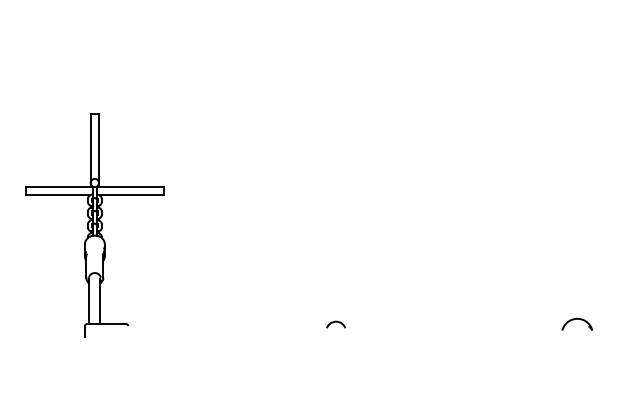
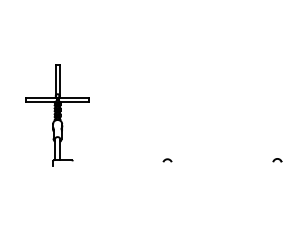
part: (577, 324) -> (277, 160), size x0.62

